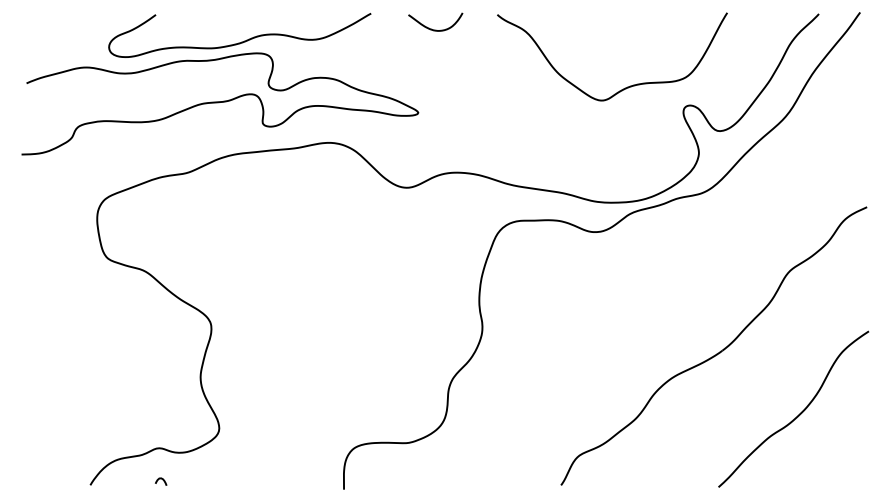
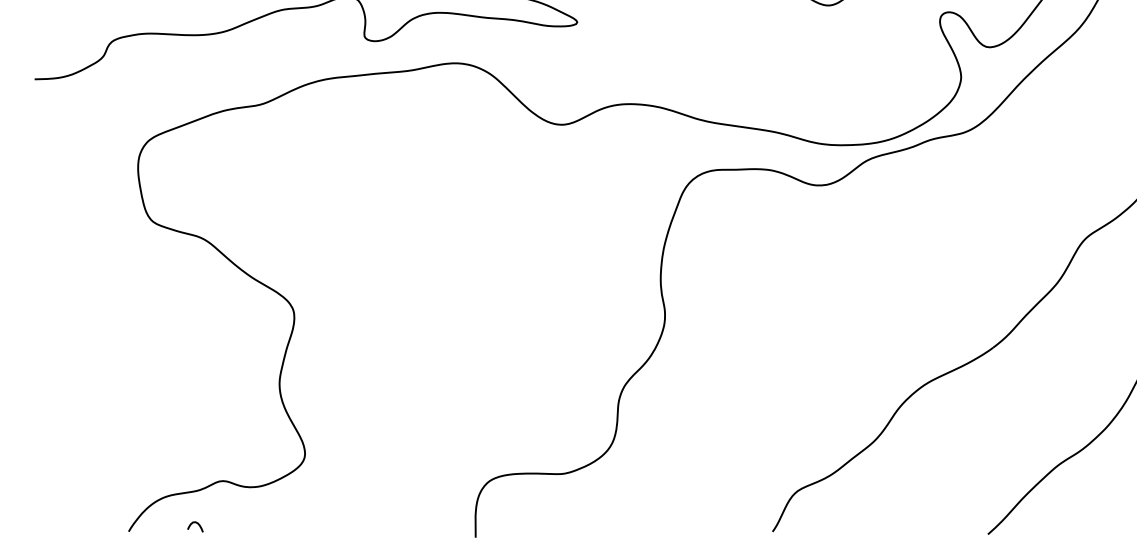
curve: (162, 480) -> (197, 525), moved

